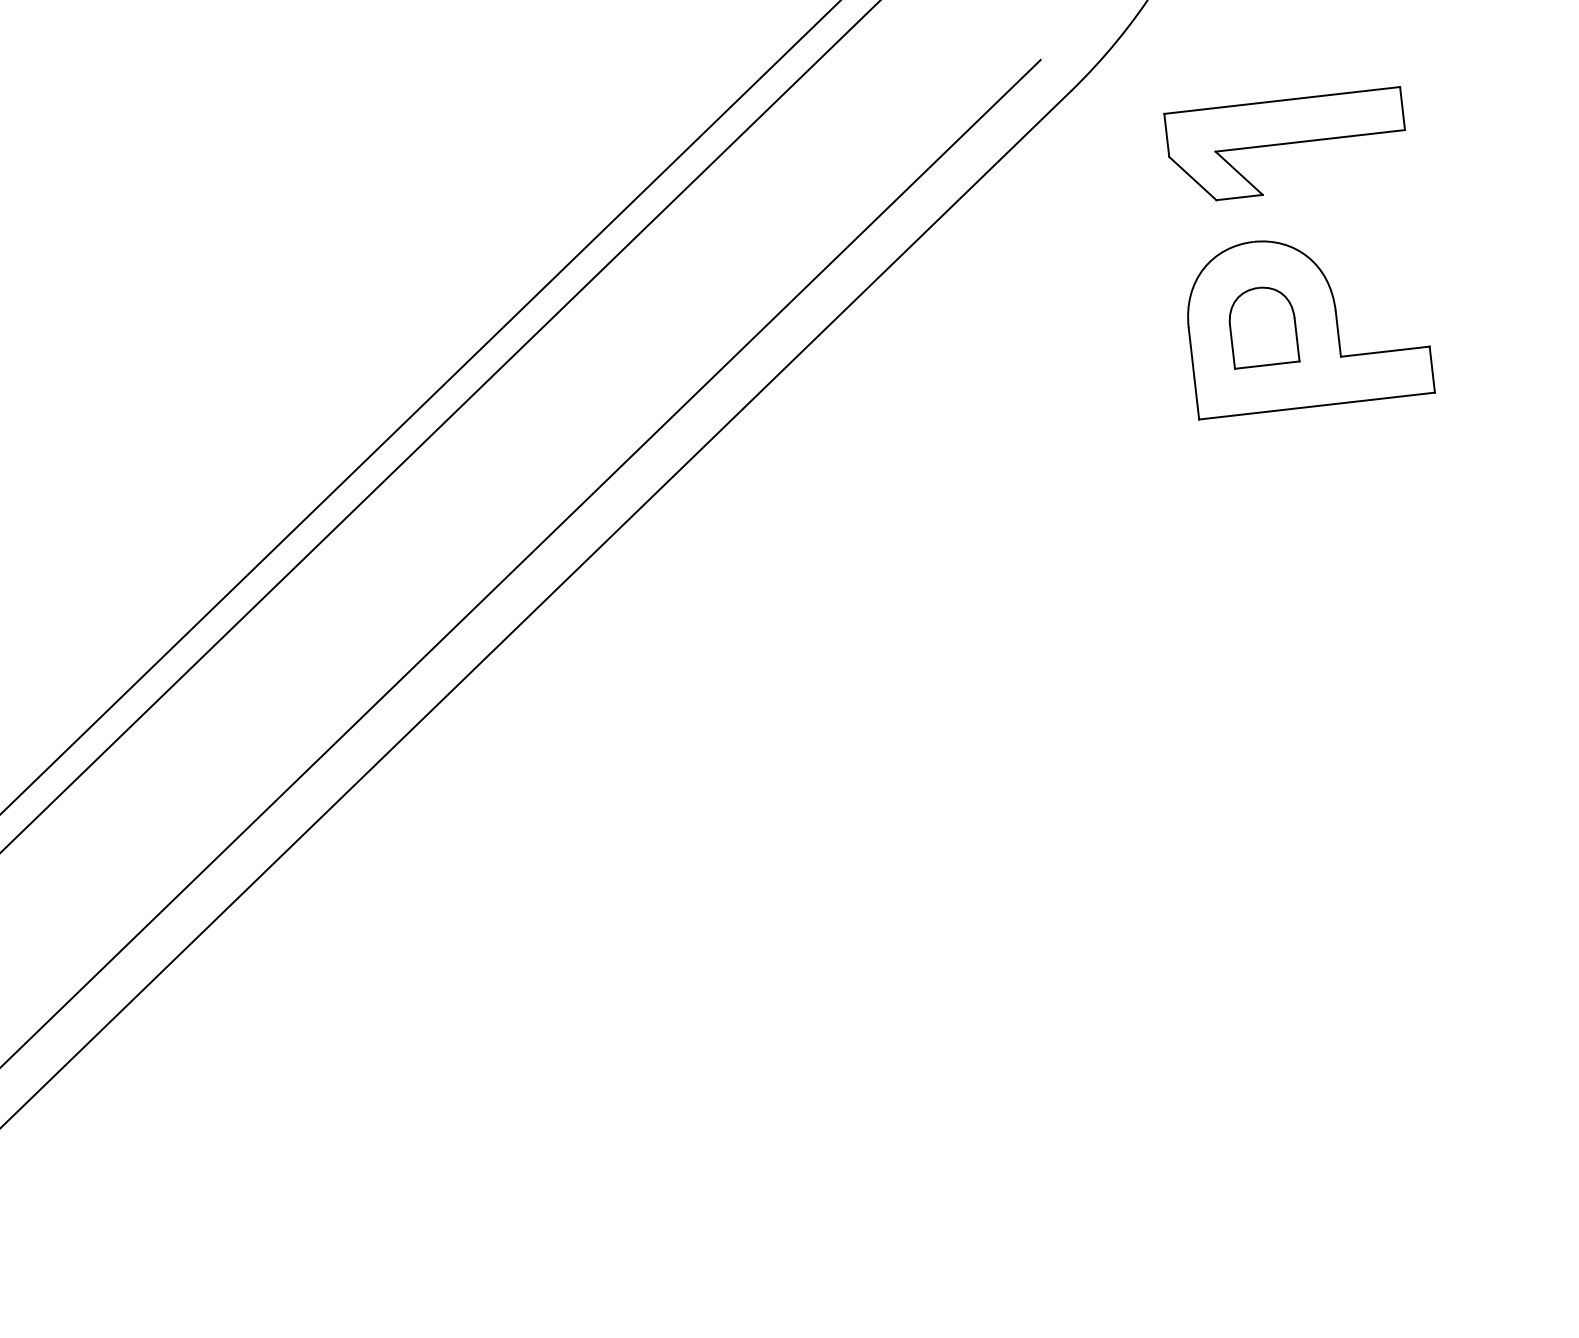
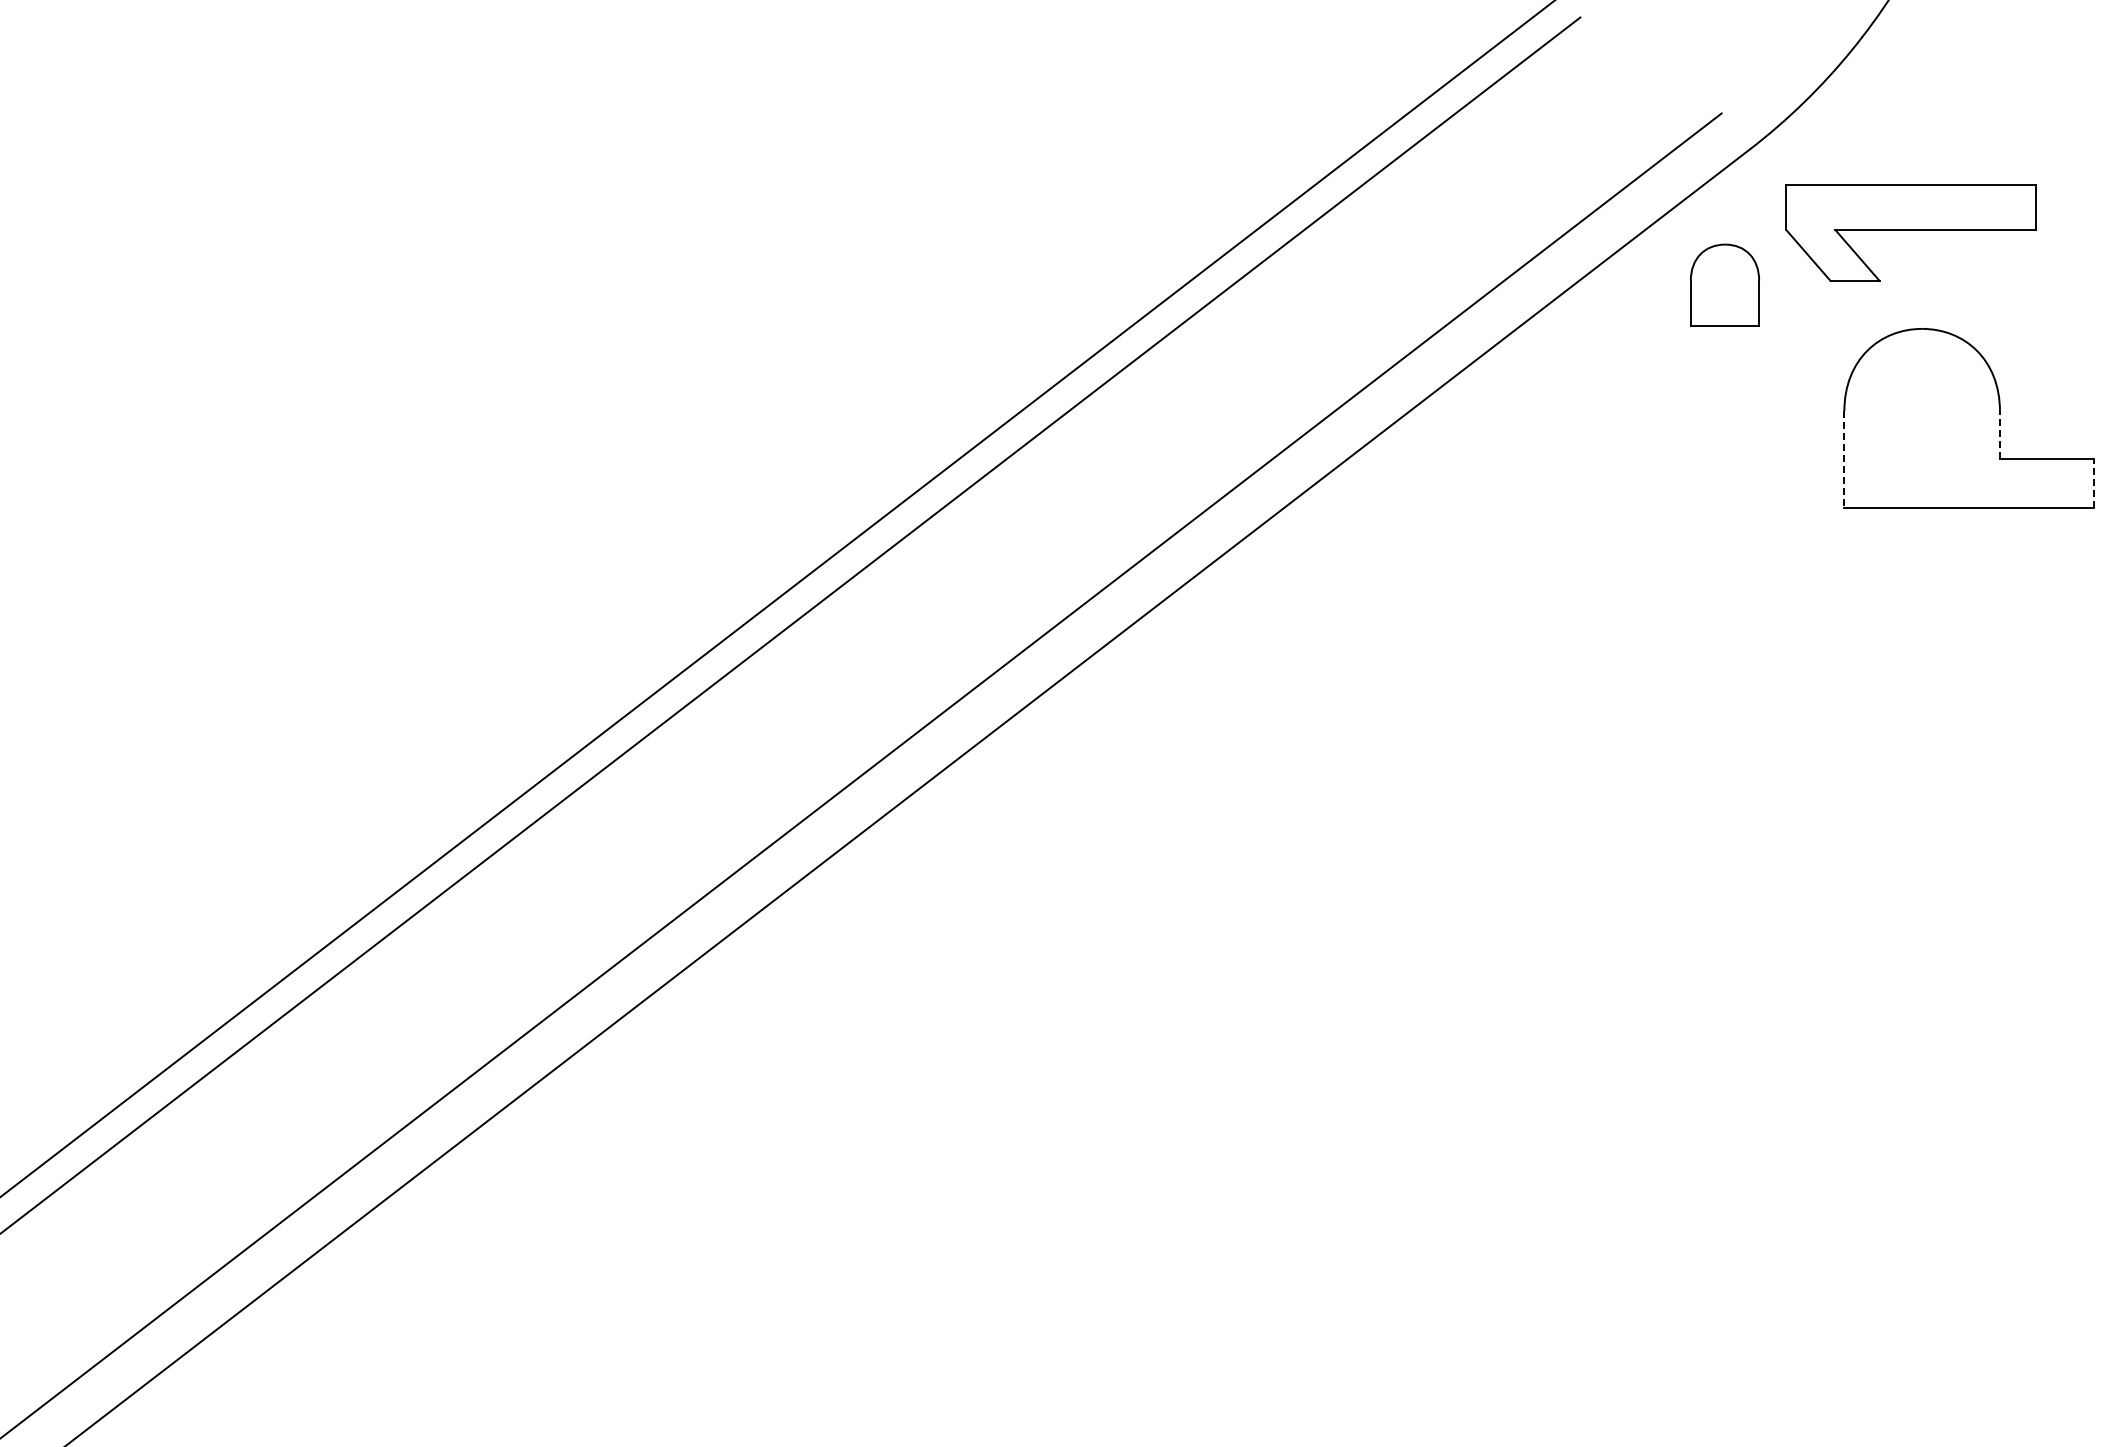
part: (1286, 145) -> (1910, 232), moved
part: (1262, 325) -> (1724, 284), moved
line: (1337, 333) -> (1999, 434), solid -> dashed
line: (1431, 369) -> (2093, 483), solid -> dashed
line: (1194, 374) -> (1844, 460), solid -> dashed

